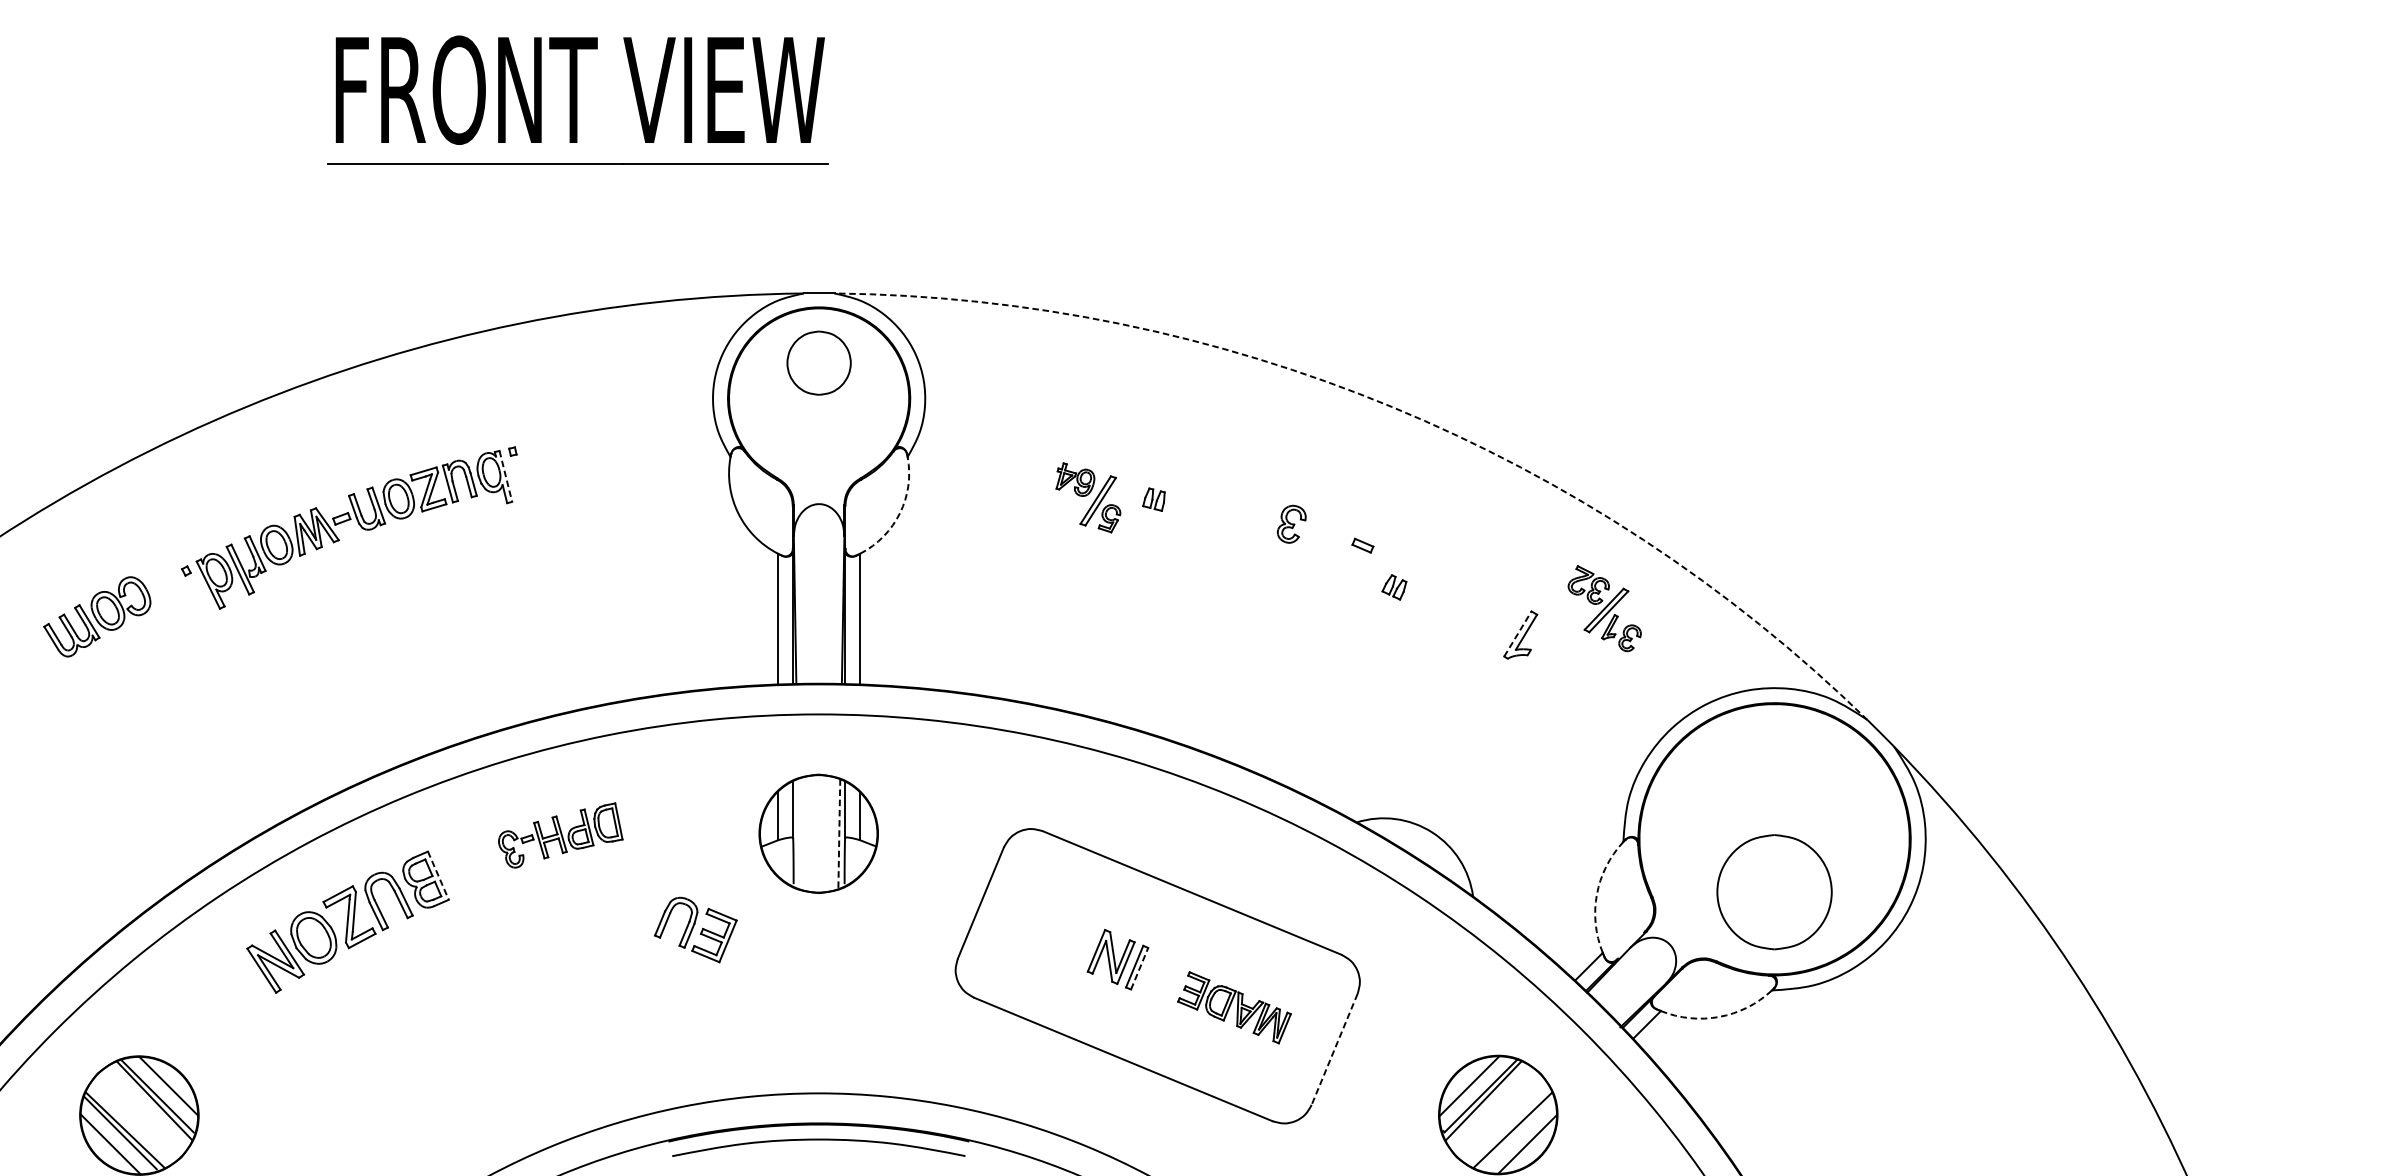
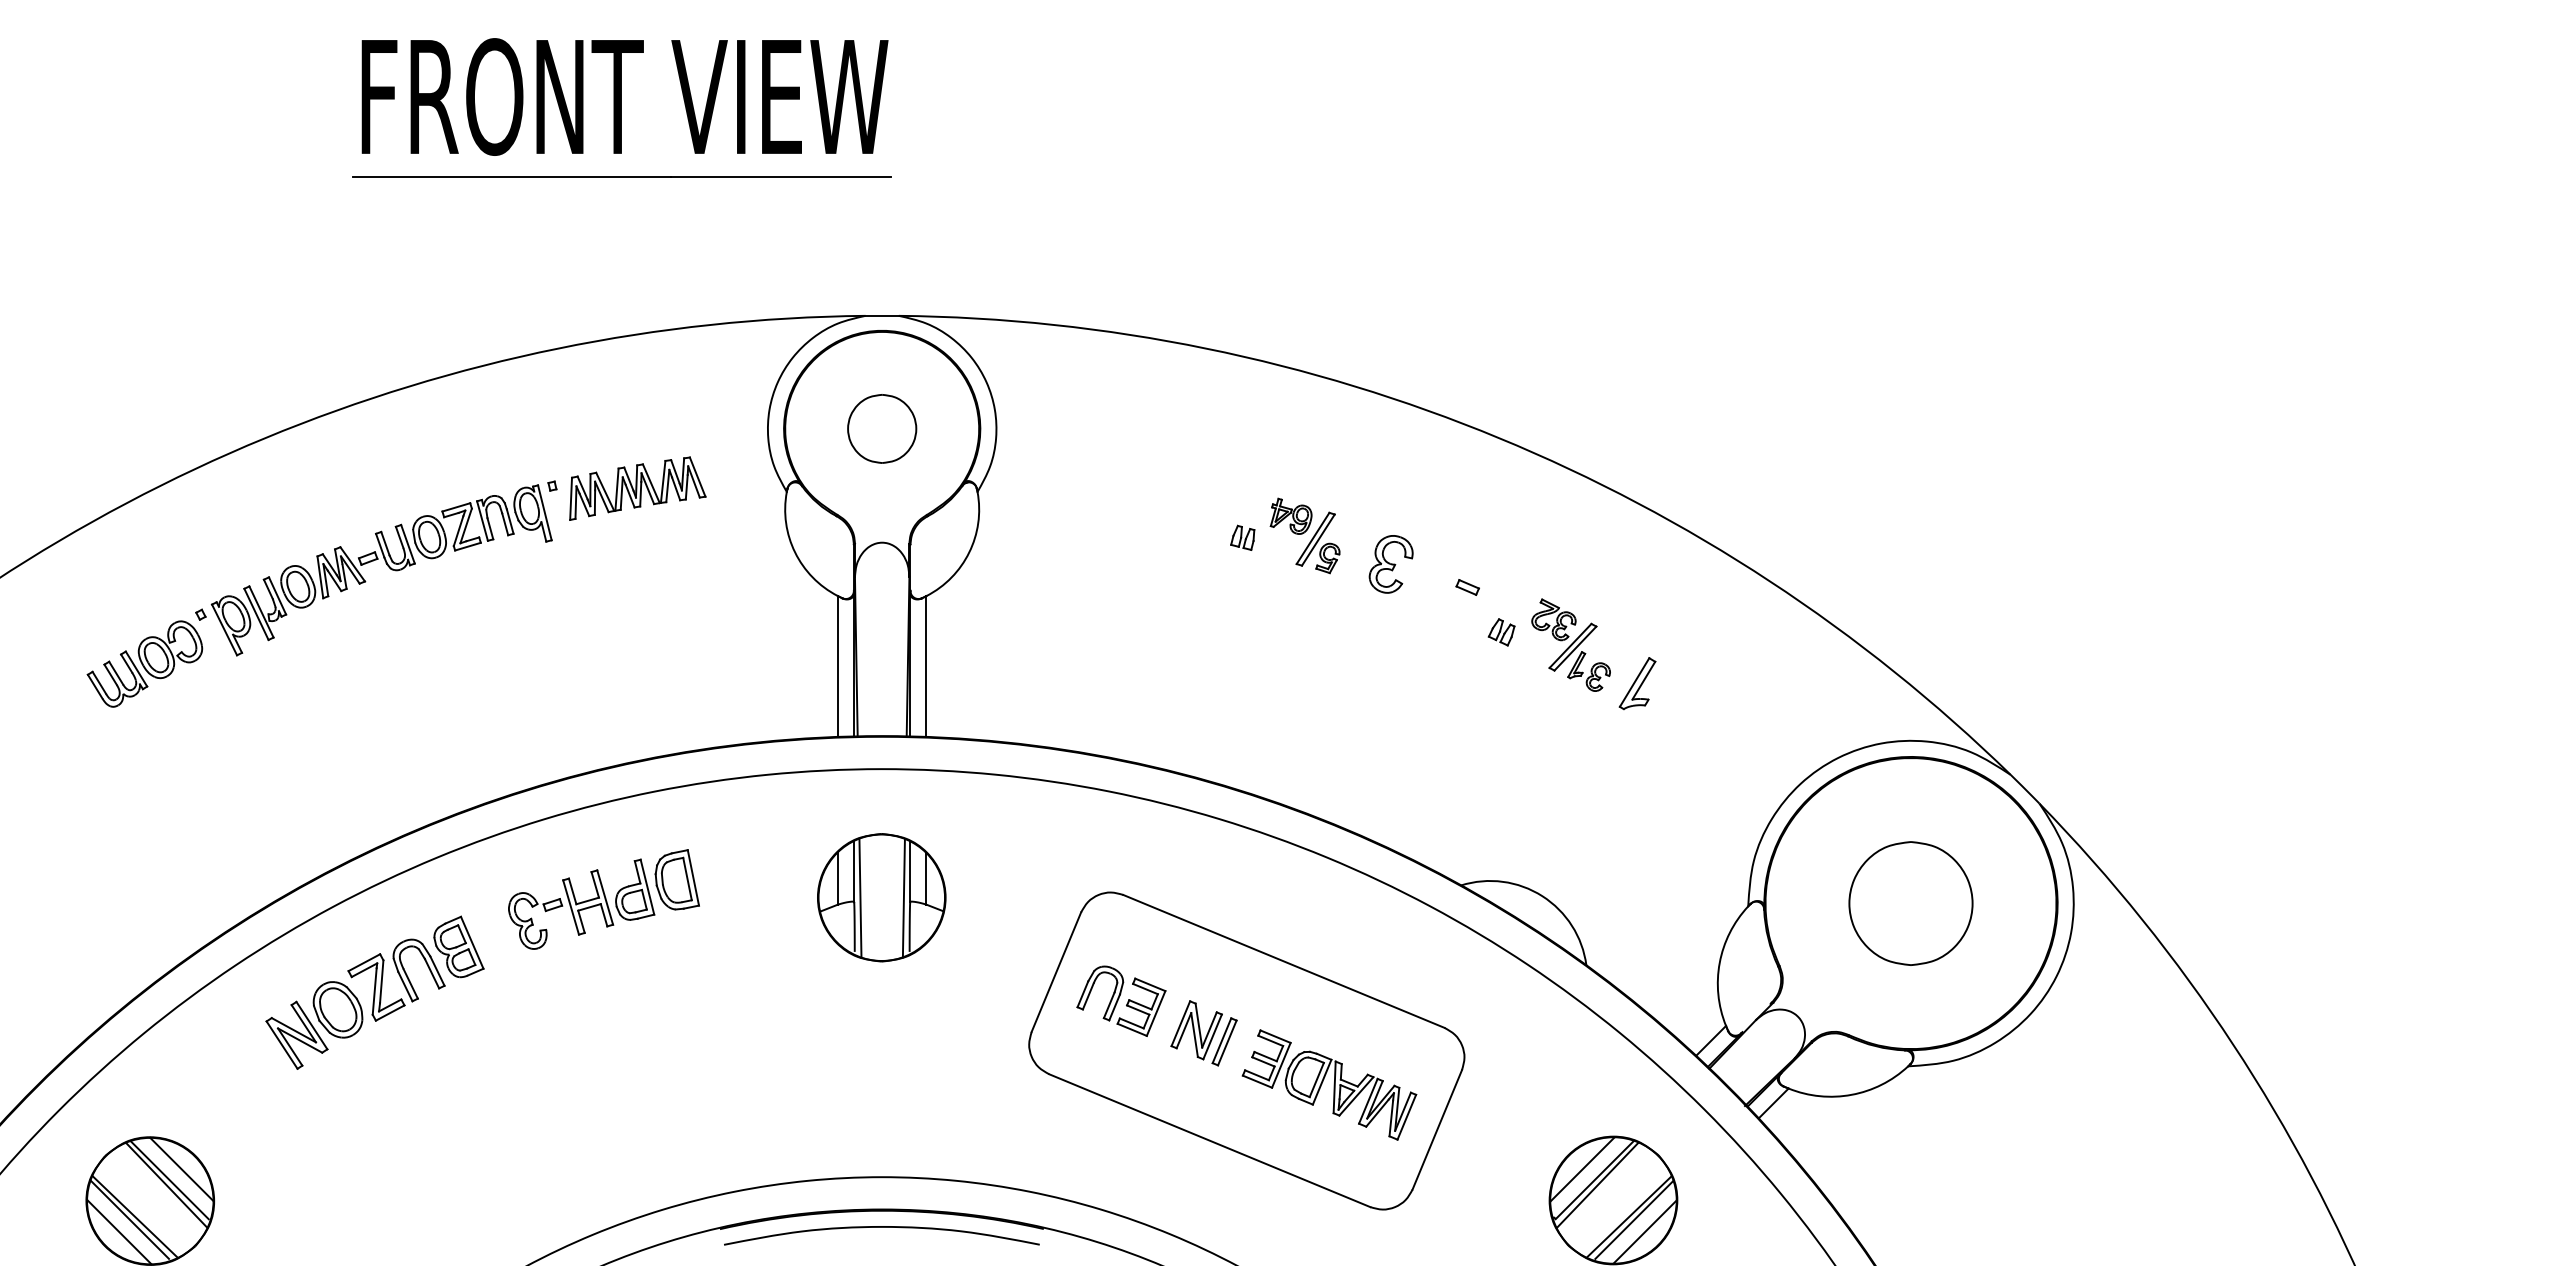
part: (819, 362) -> (882, 428), moved
arc: (1392, 407) -> (1499, 438), dashed -> solid
part: (591, 453) -> (637, 488), added
line: (506, 477) -> (545, 513), dashed -> solid
part: (1087, 497) -> (1304, 535), moved
arc: (900, 513) -> (969, 552), dashed -> solid
part: (1291, 524) -> (1390, 564), size x1.43
part: (1604, 607) -> (1570, 644), moved
part: (96, 616) -> (144, 663), moved
line: (1517, 633) -> (1634, 682), dashed -> solid
line: (798, 833) -> (860, 897), added
line: (838, 834) -> (903, 898), dashed -> solid
part: (560, 835) -> (603, 899), size x1.43
line: (438, 876) -> (472, 943), dashed -> solid
part: (1774, 892) -> (1910, 903), moved
arc: (1596, 894) -> (1719, 962), dashed -> solid
part: (695, 929) -> (1121, 1000), moved
line: (1139, 968) -> (1227, 1042), dashed -> solid
part: (1234, 1007) -> (1329, 1084), size x1.43
arc: (1719, 1016) -> (1851, 1094), dashed -> solid
line: (1334, 1049) -> (1437, 1129), dashed -> solid
line: (1517, 1132) -> (1634, 1219), added

